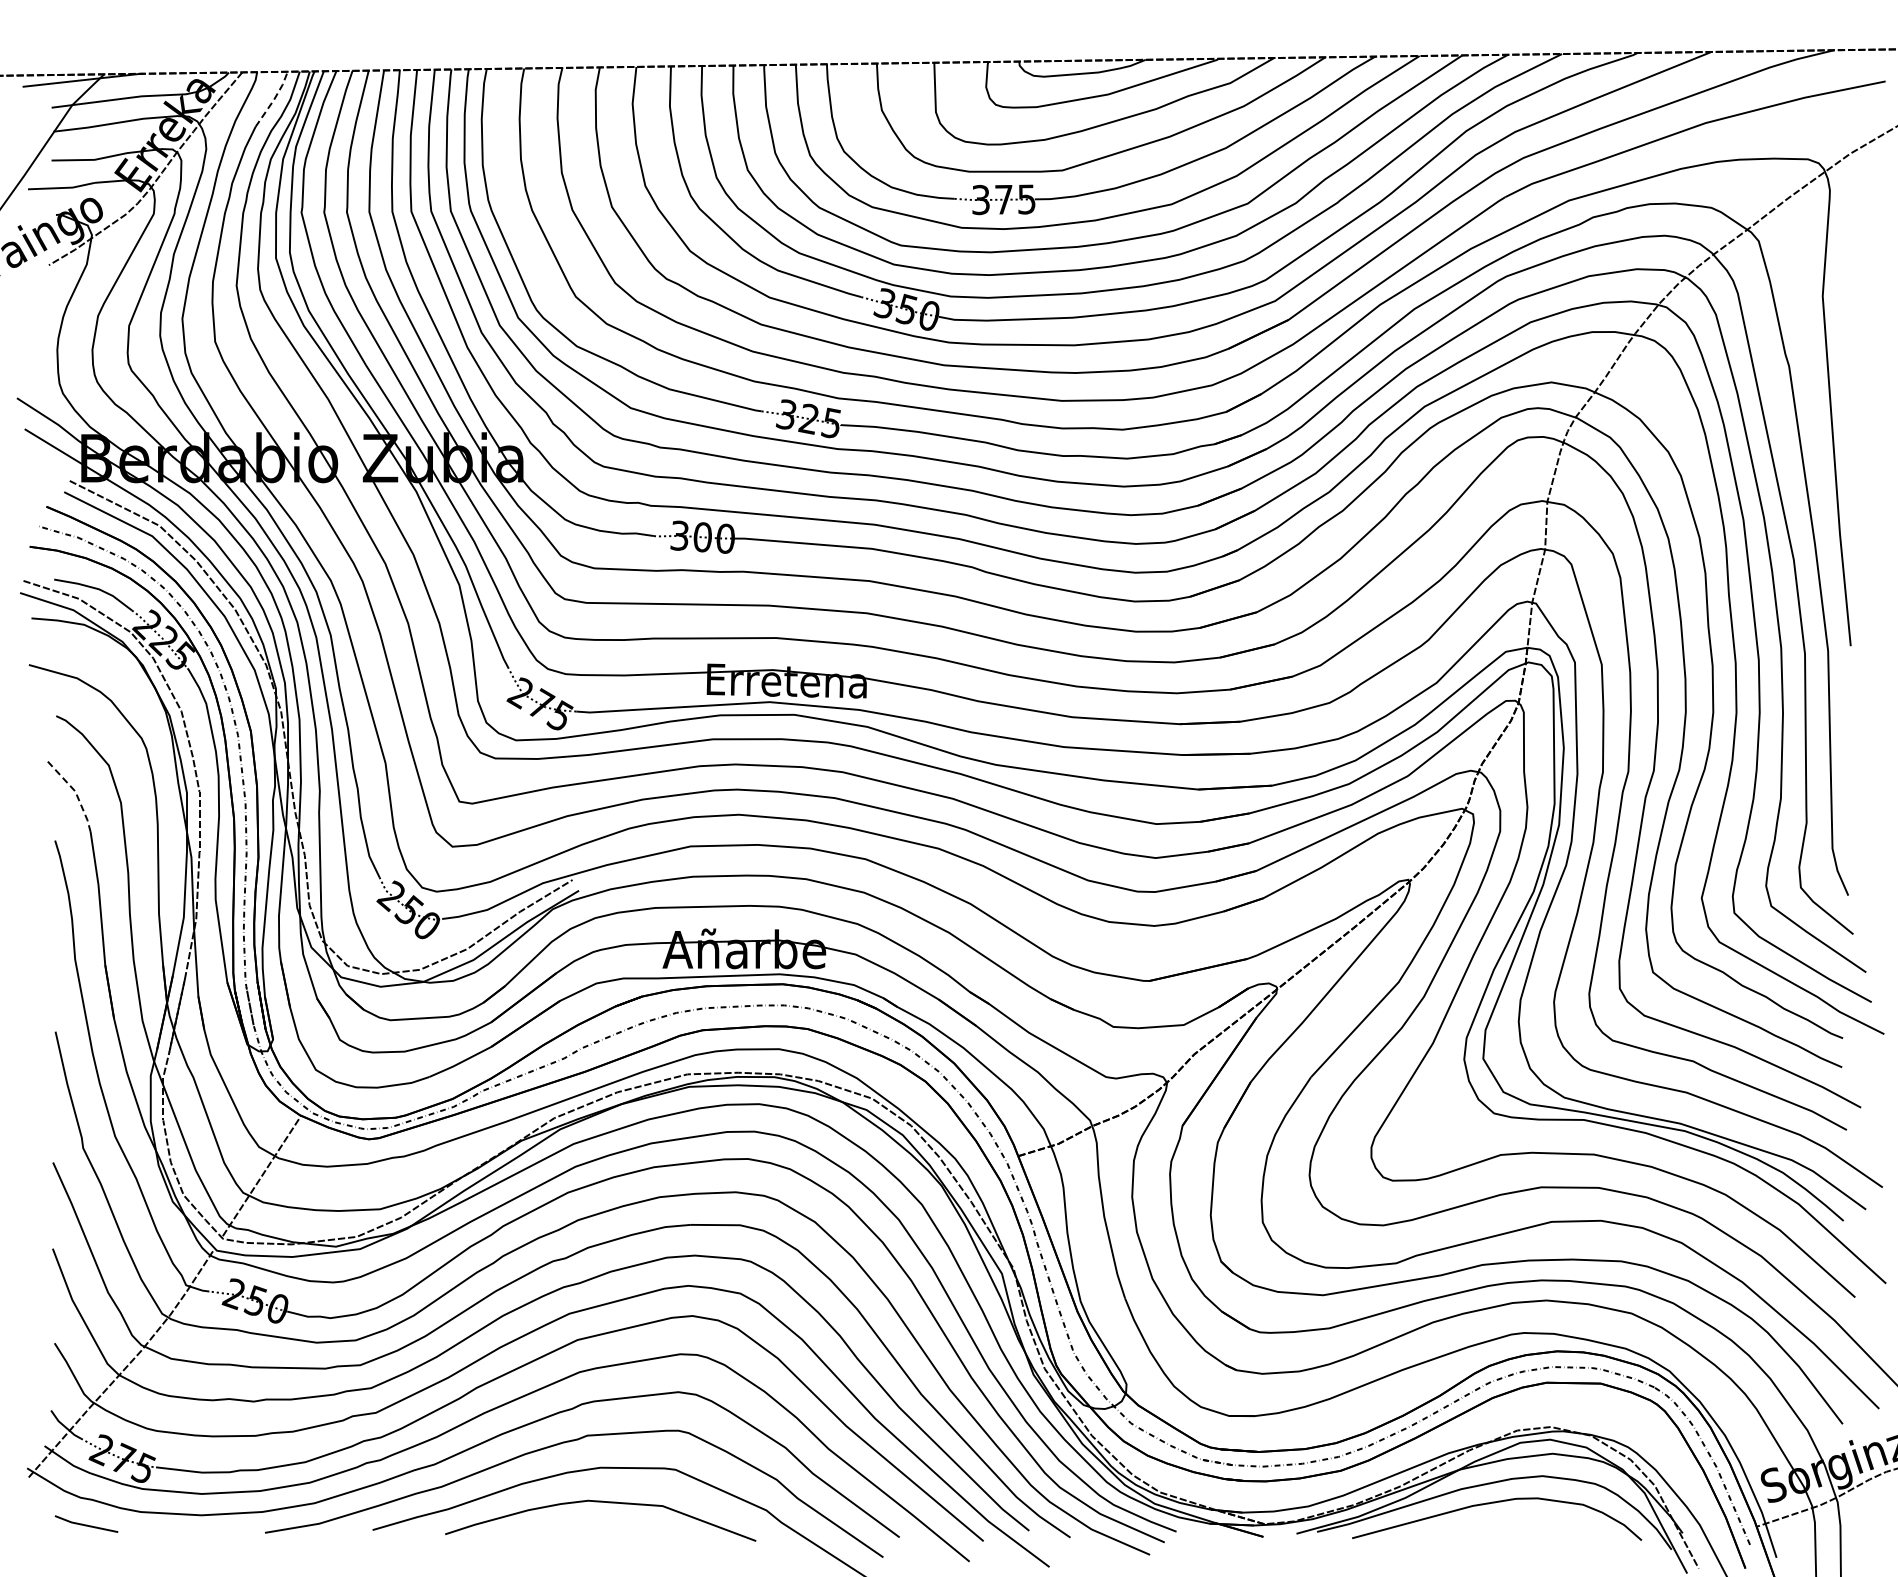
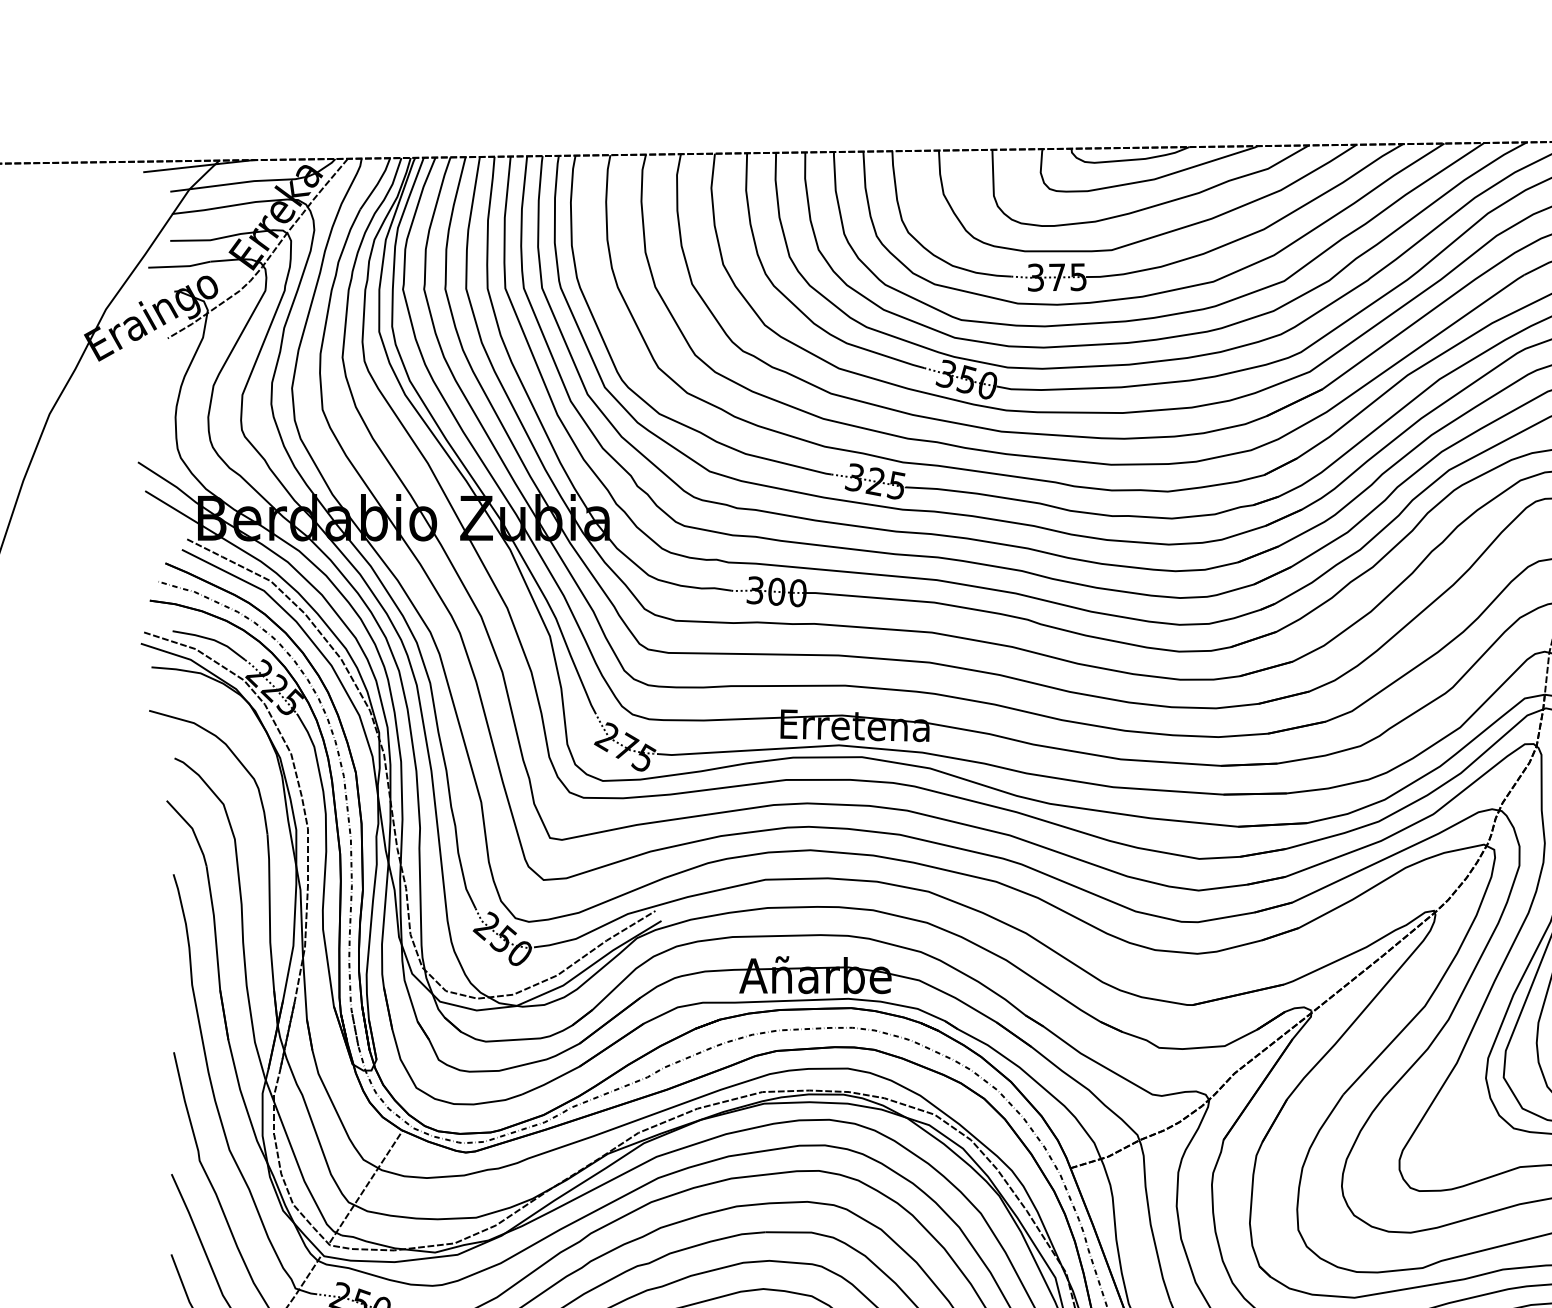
line: (274, 99) -> (377, 184), dashed -> solid
line: (76, 793) -> (193, 830), dashed -> solid

